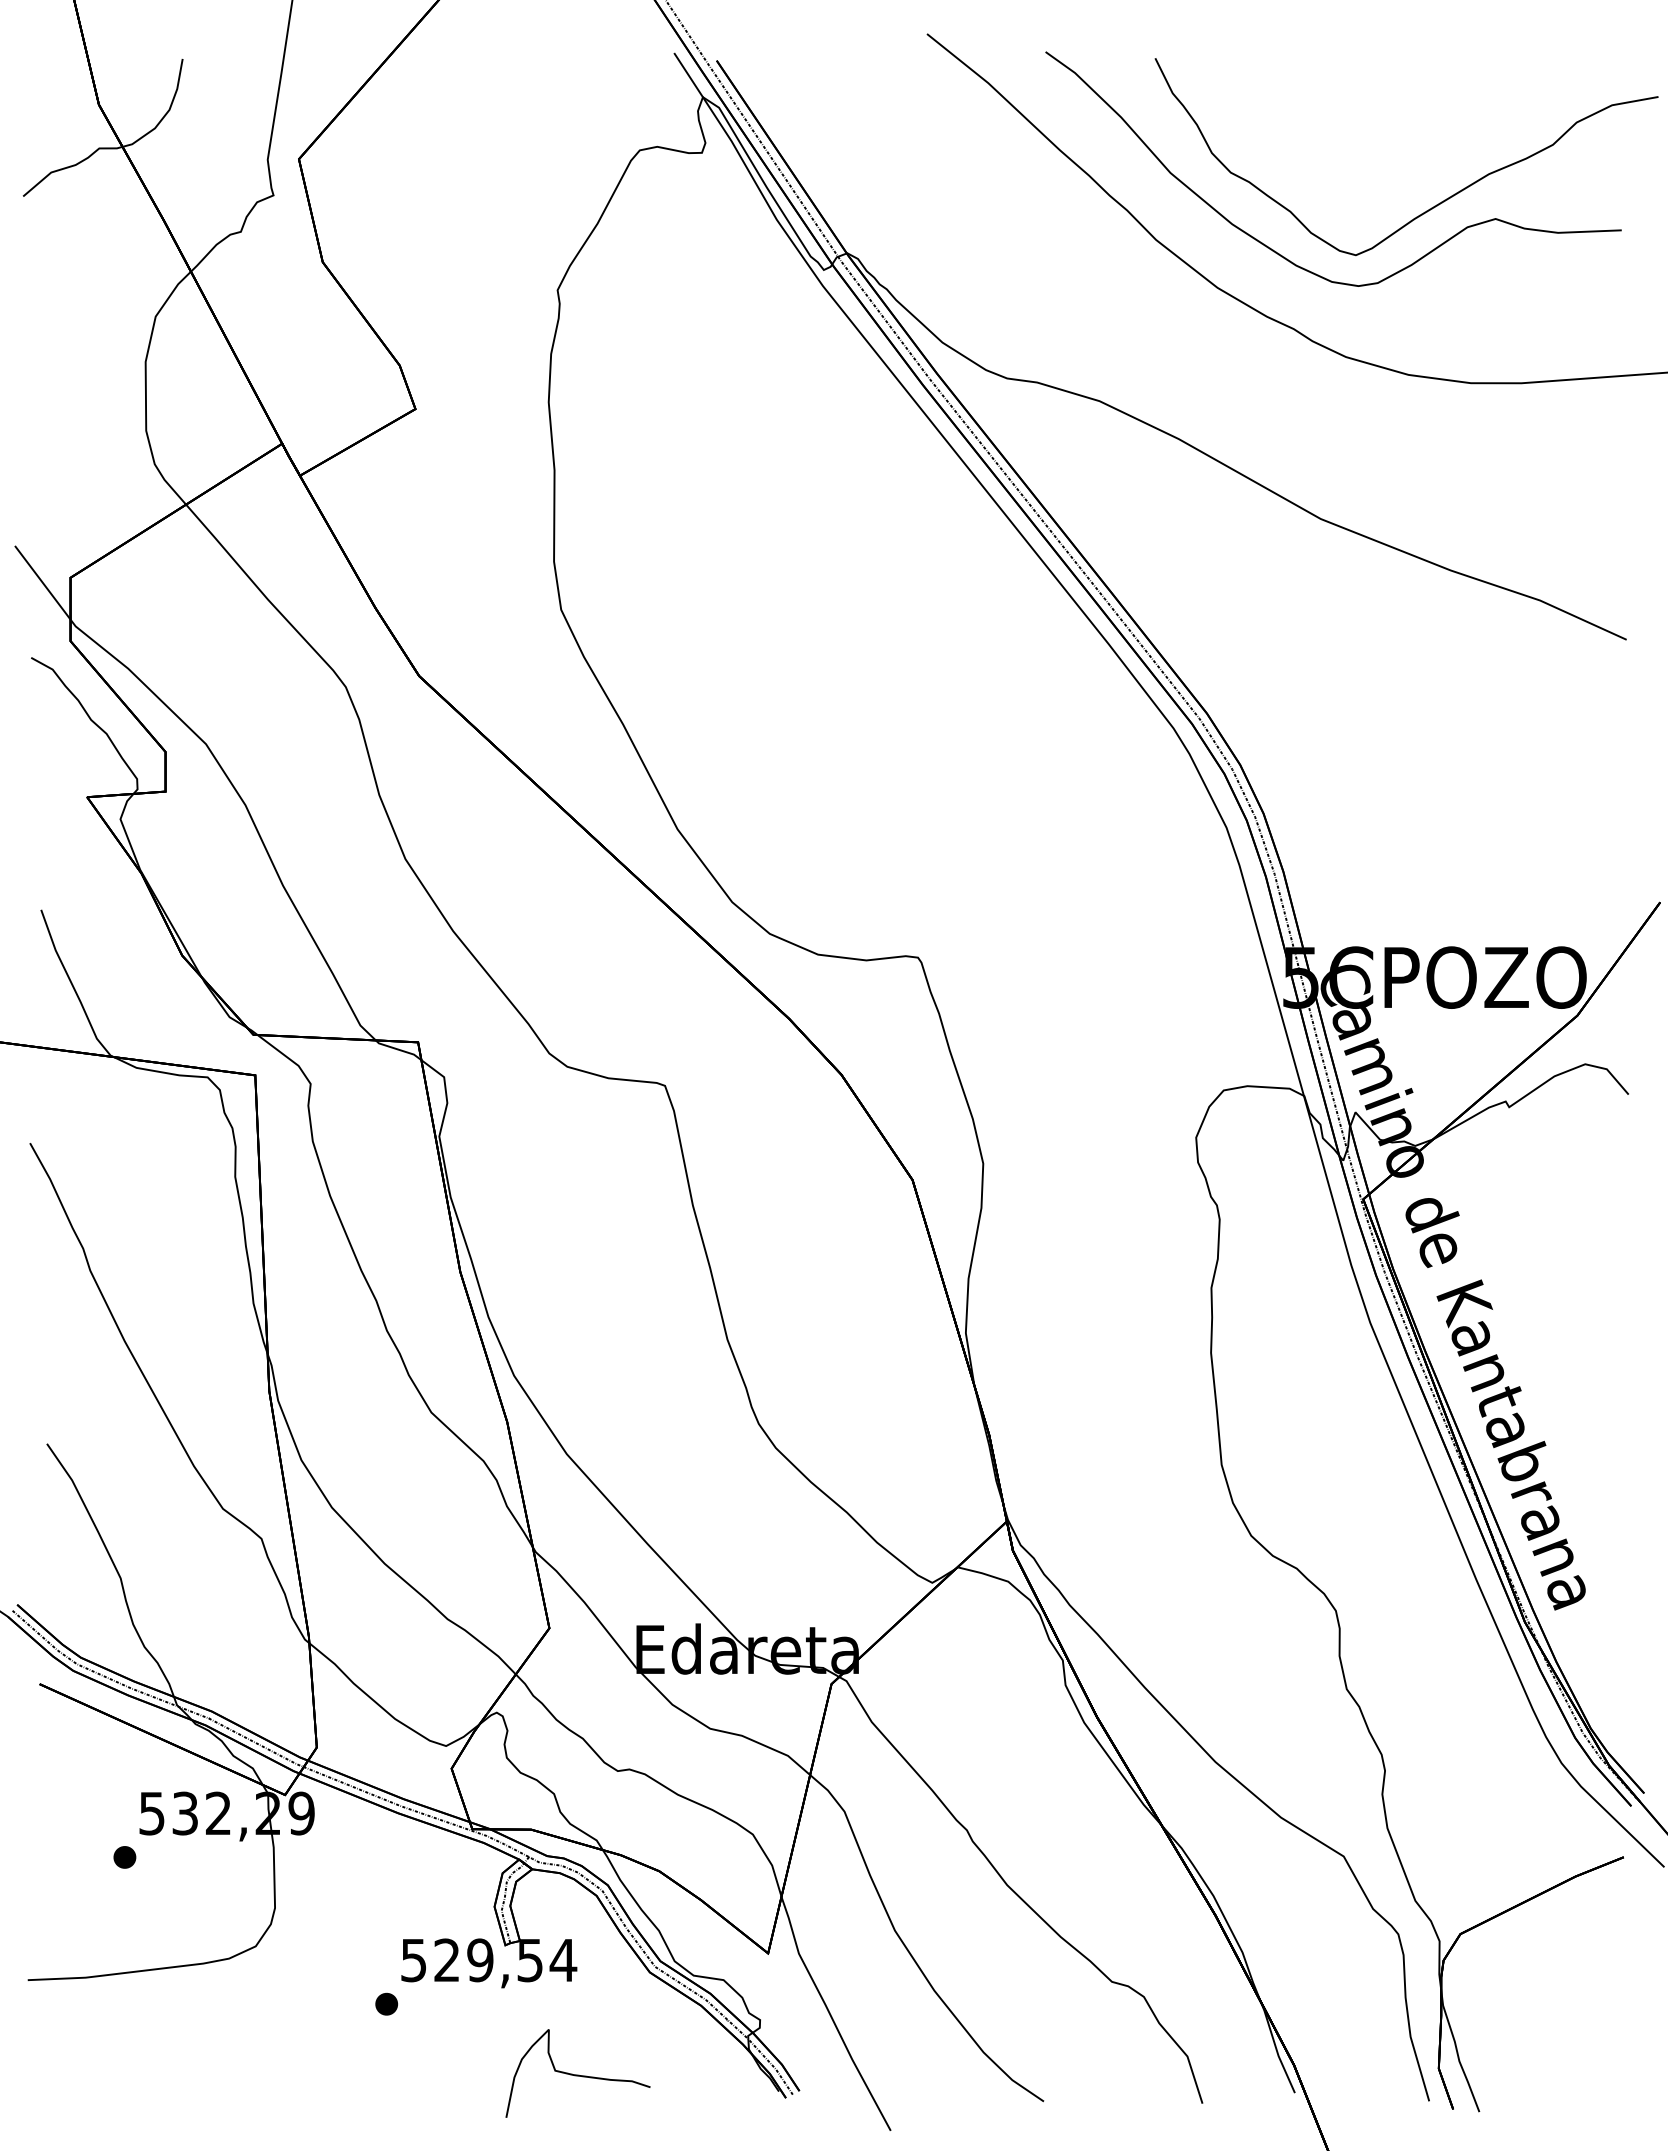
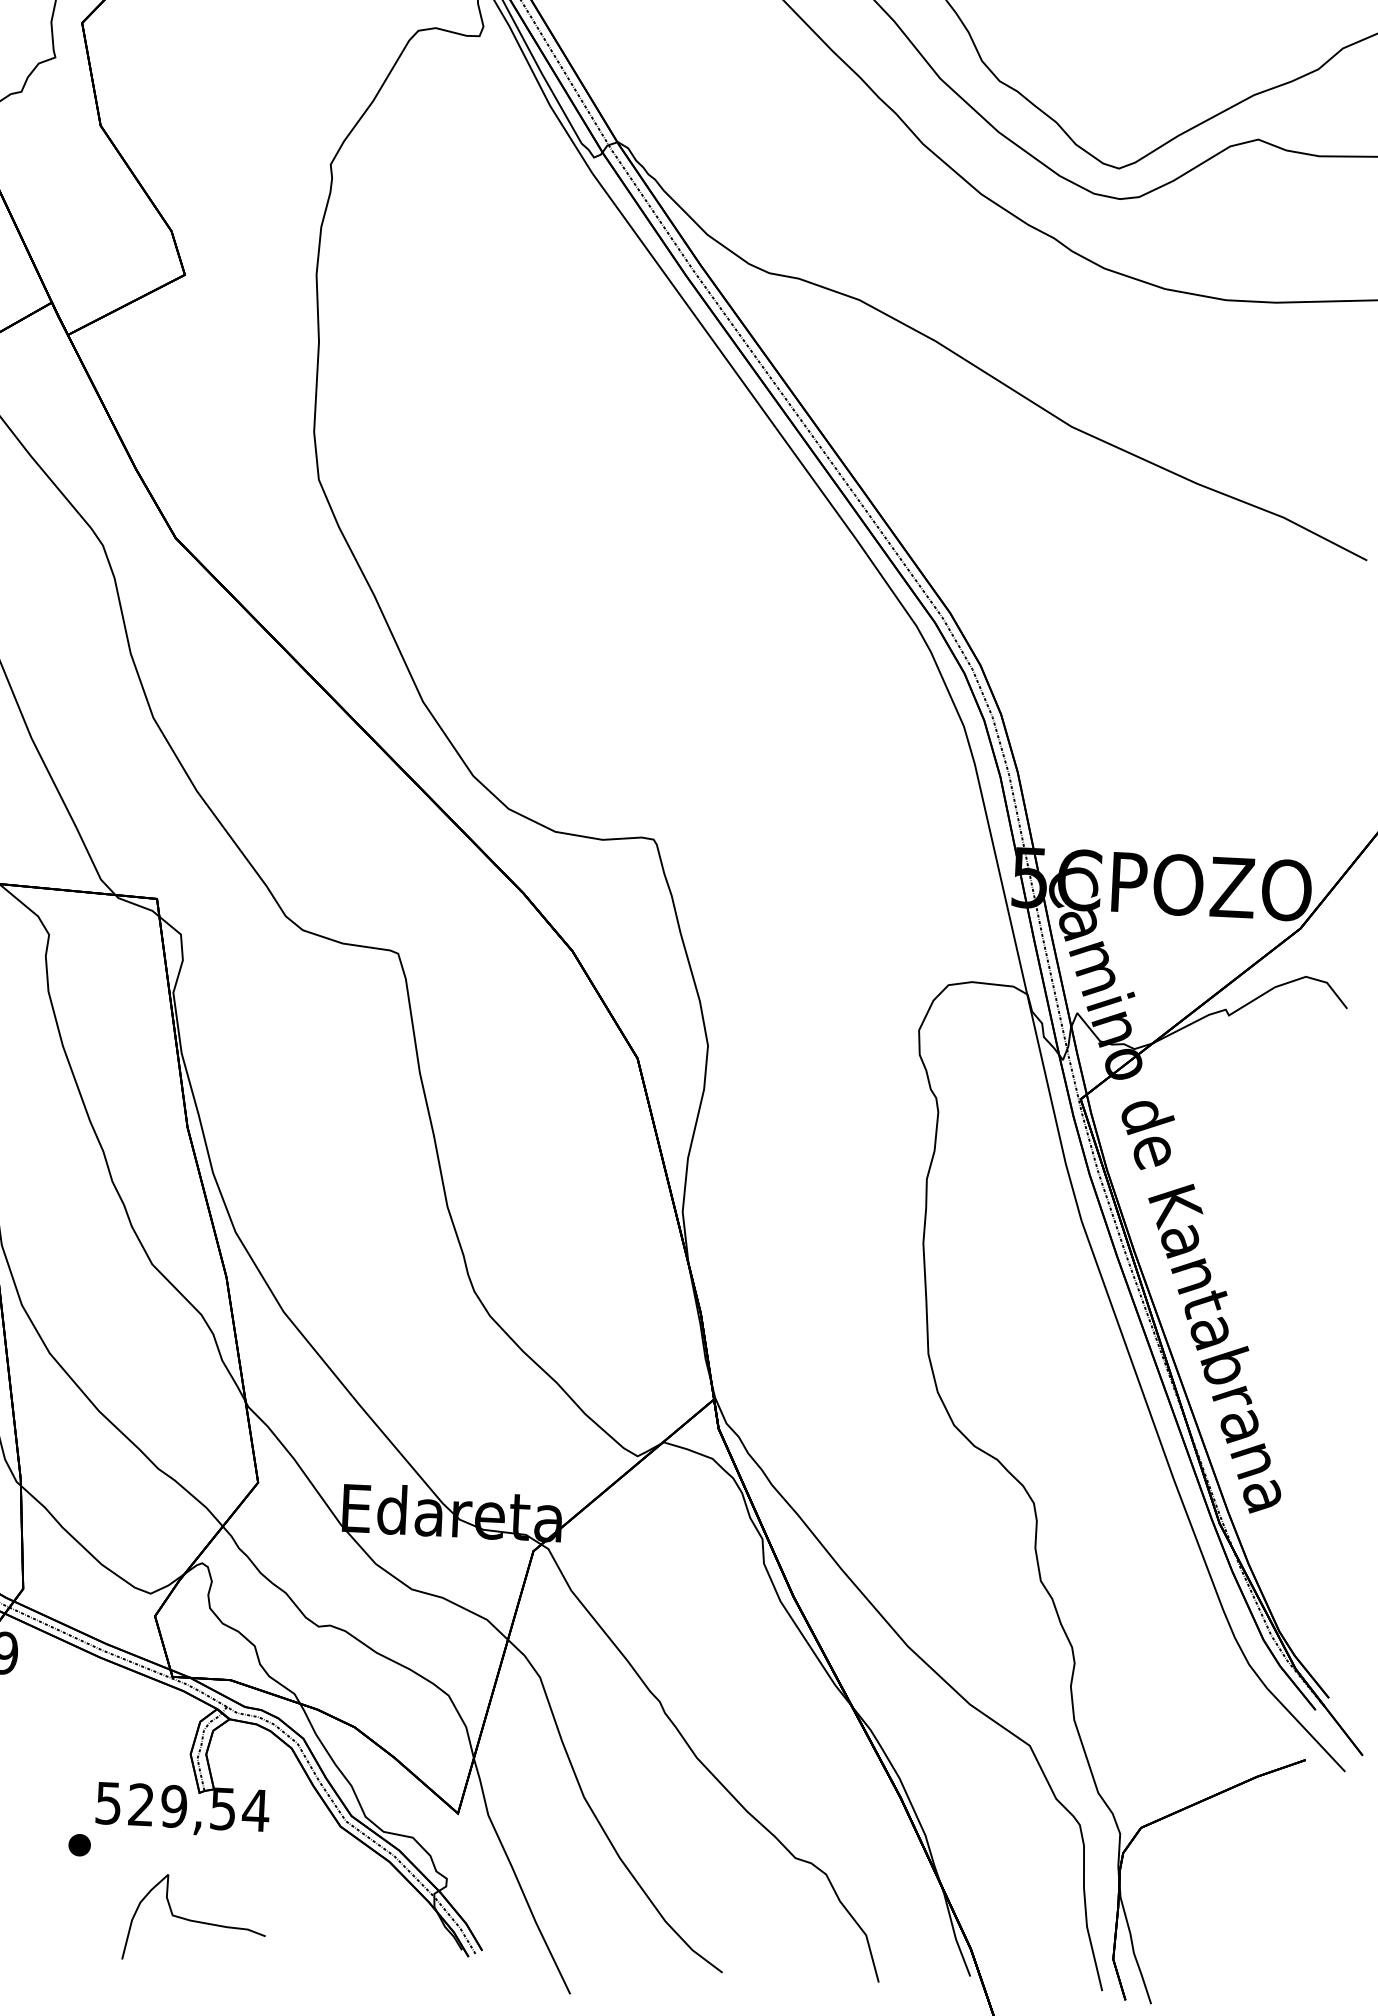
curve: (577, 2074) -> (194, 1920), moved

